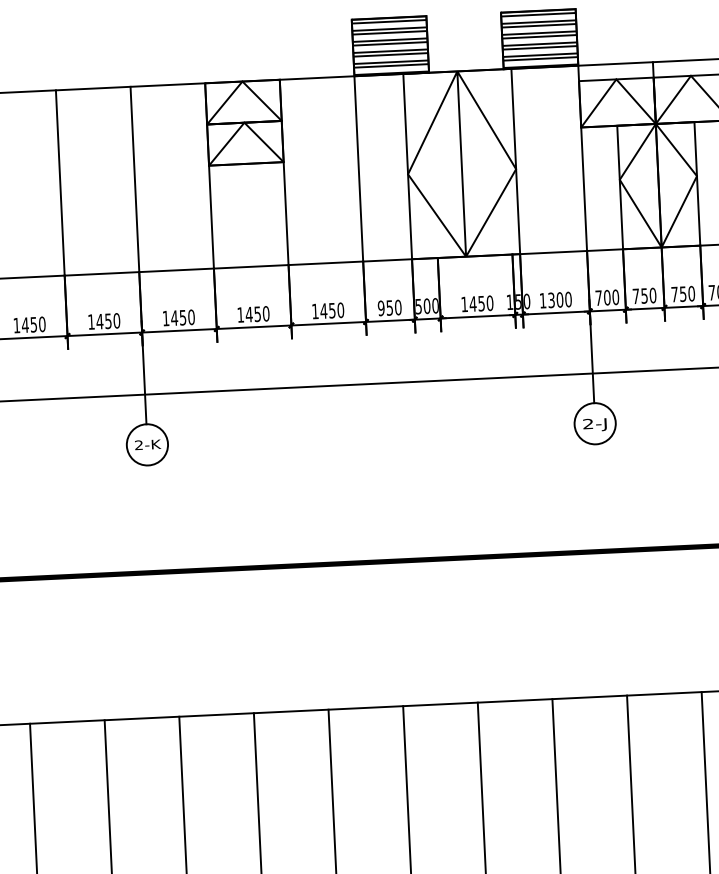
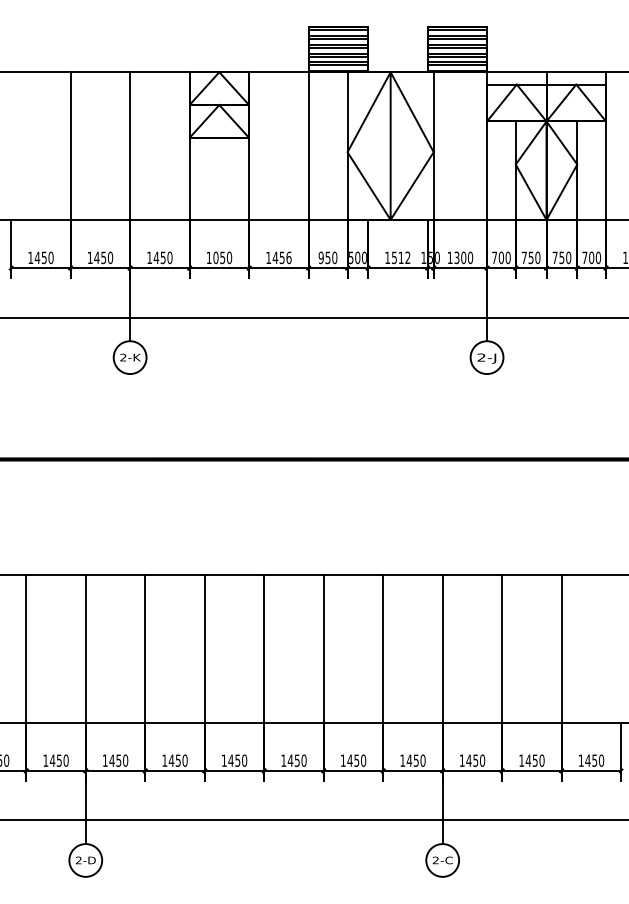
text: (480, 303) -> (400, 257), 1450 -> 1512
text: (340, 309) -> (288, 257), 1450 -> 1456
text: (248, 314) -> (215, 257), 1450 -> 1050

